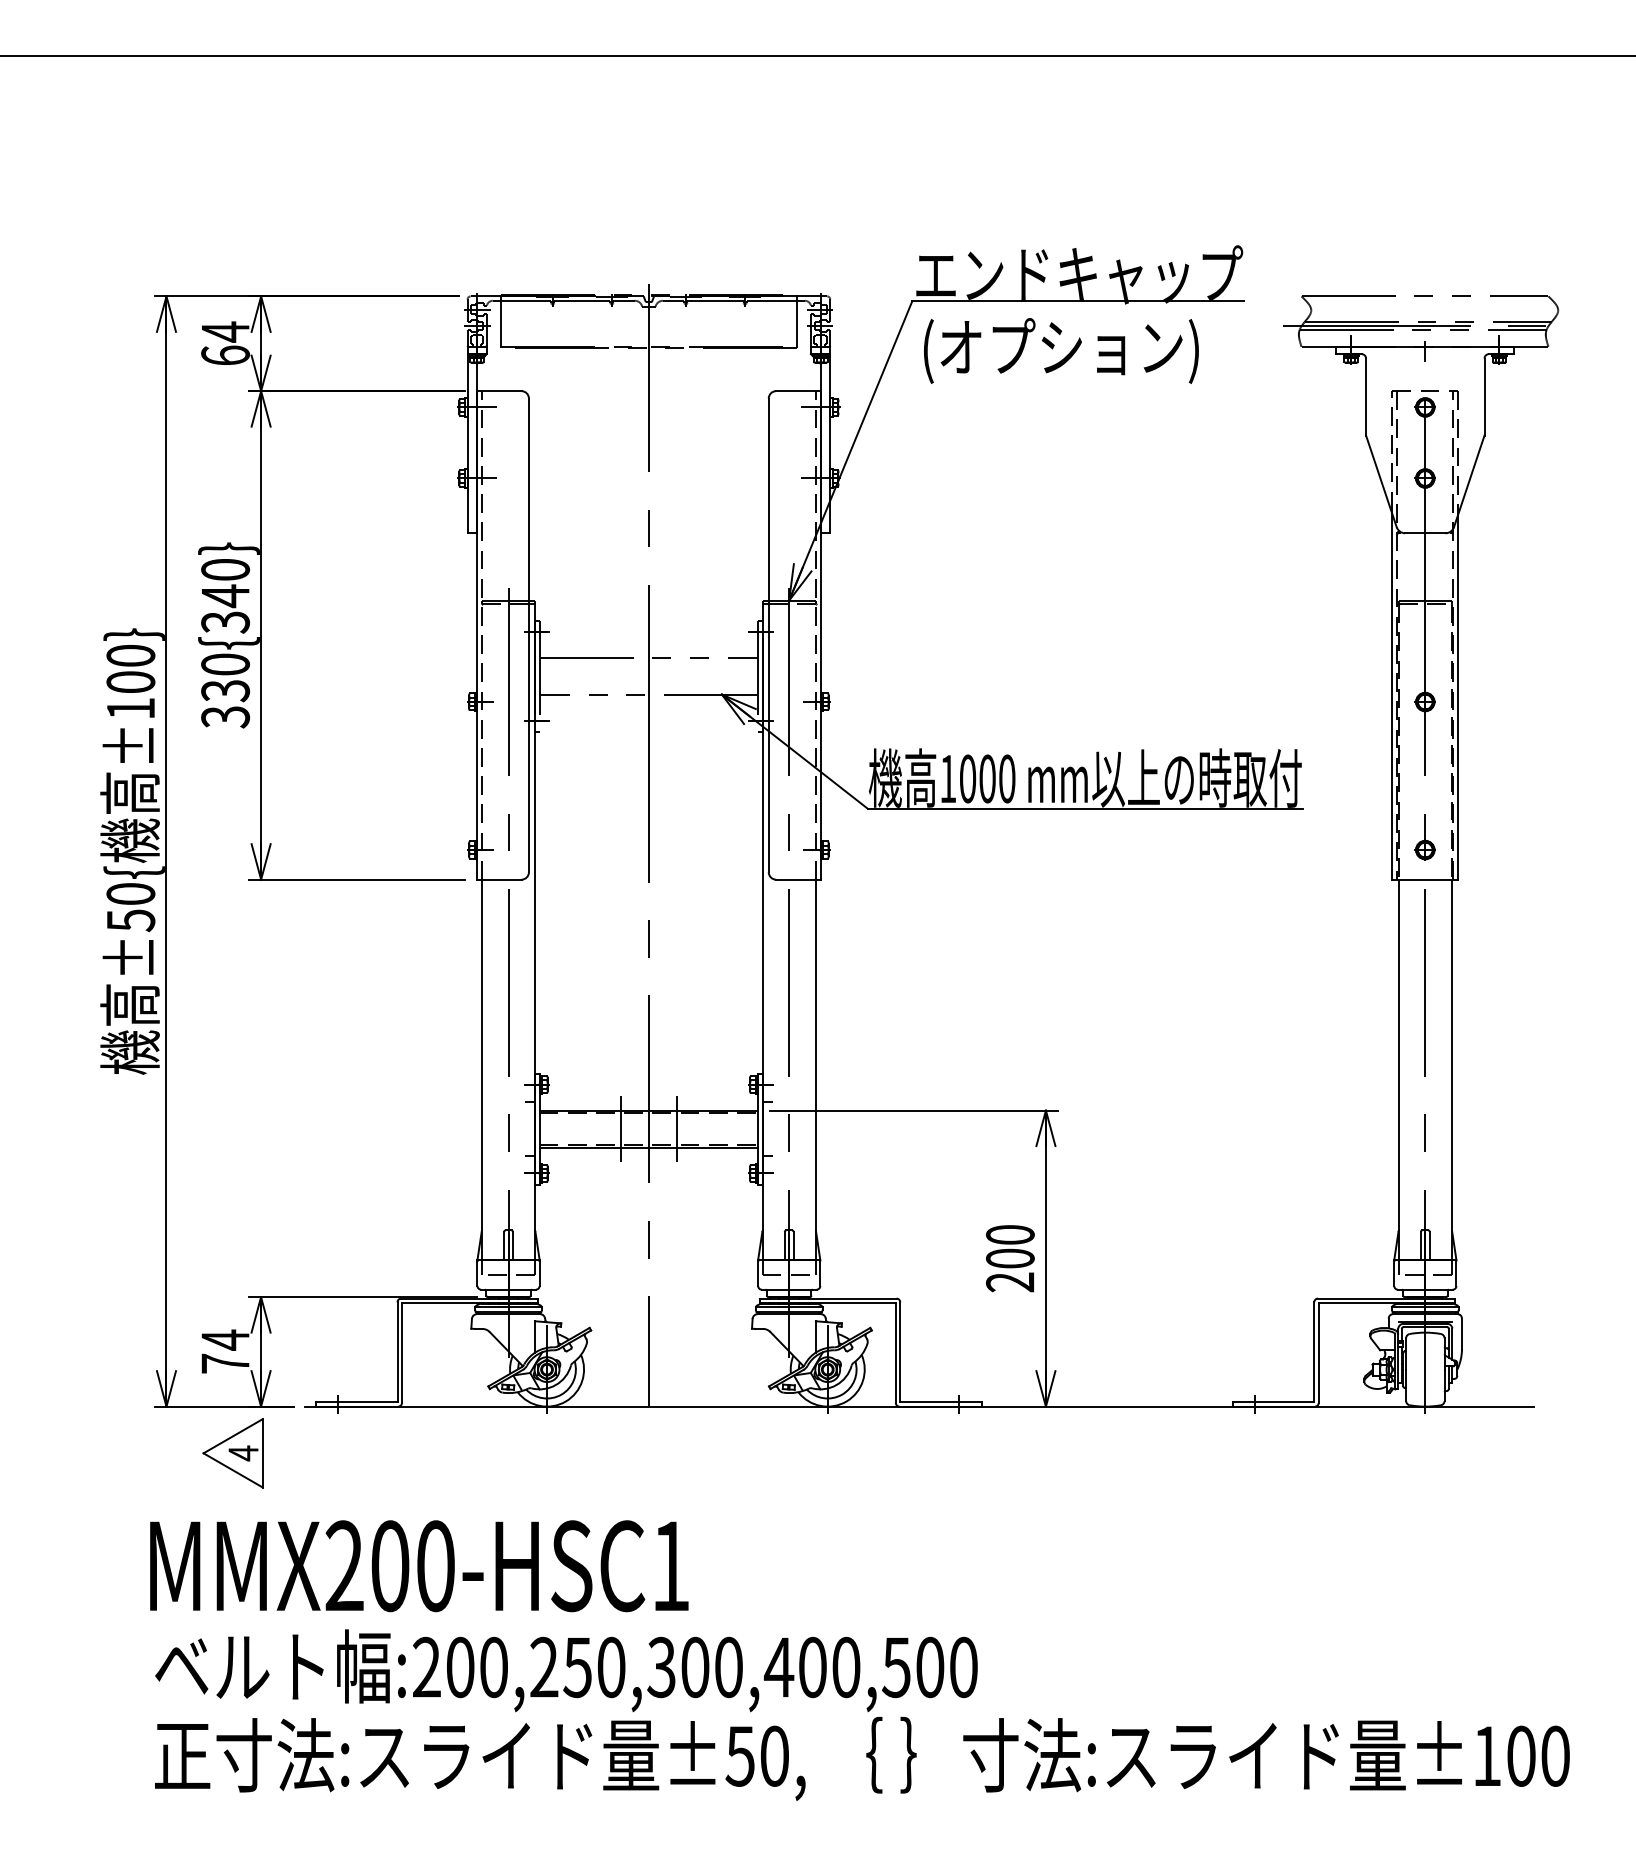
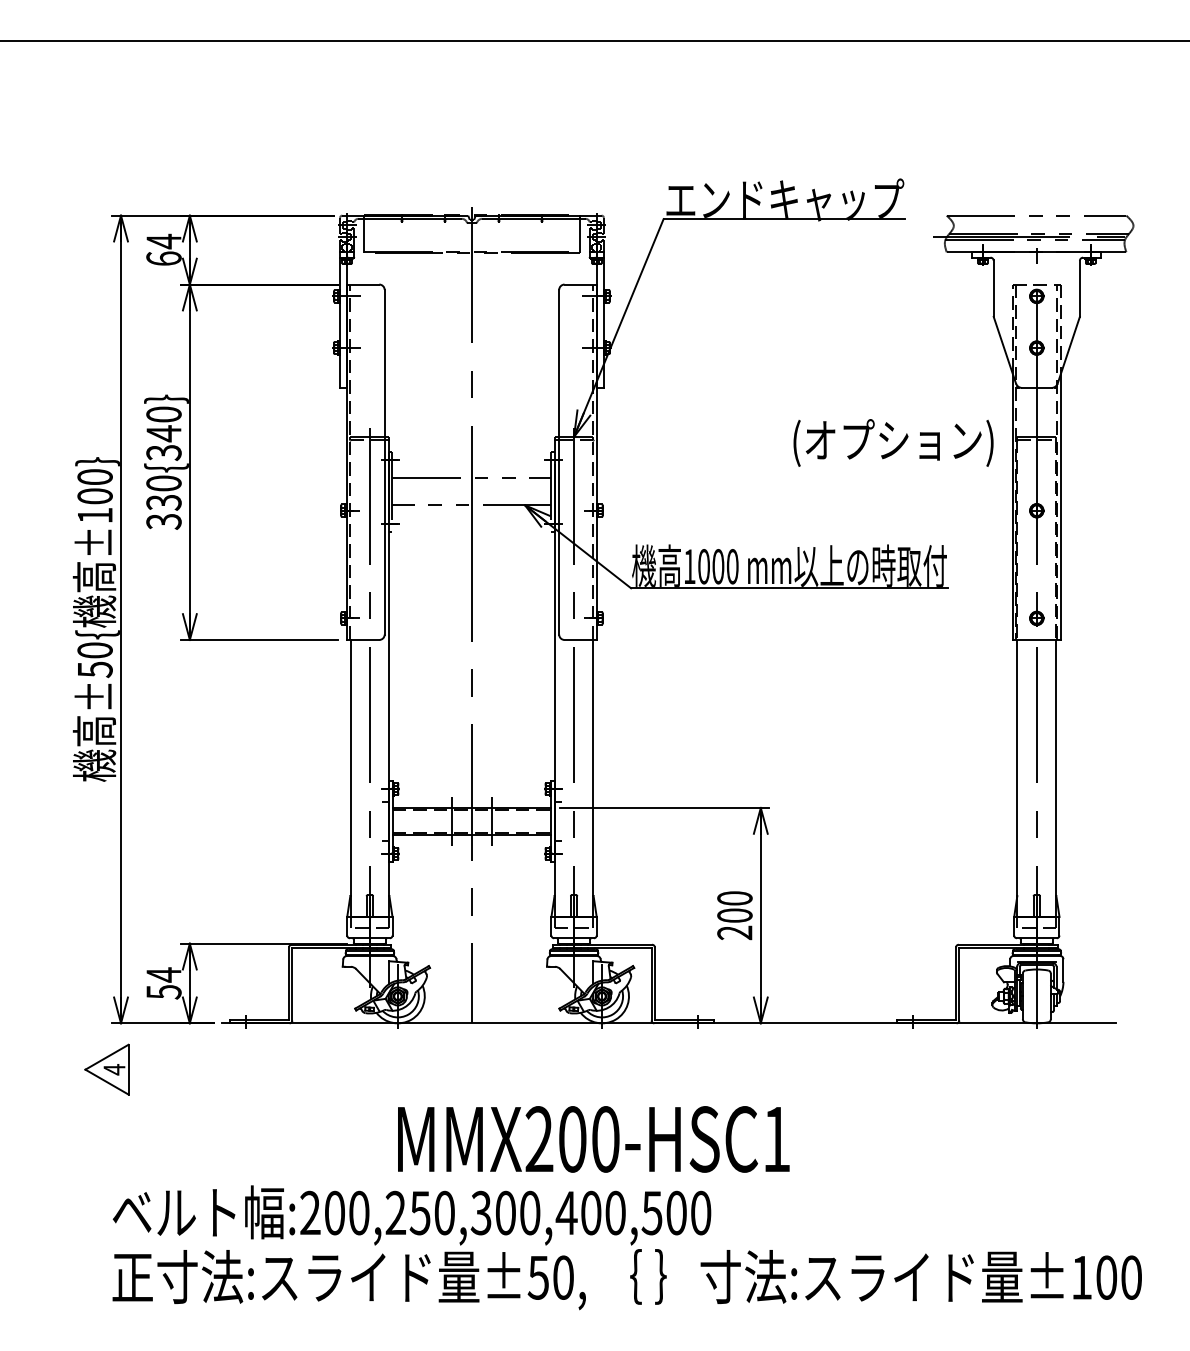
text: (1061, 350) -> (893, 442), moved
text: (225, 1363) -> (163, 991), 74 -> 54
part: (232, 1453) -> (106, 1069), moved
text: (419, 1566) -> (593, 1139), moved

